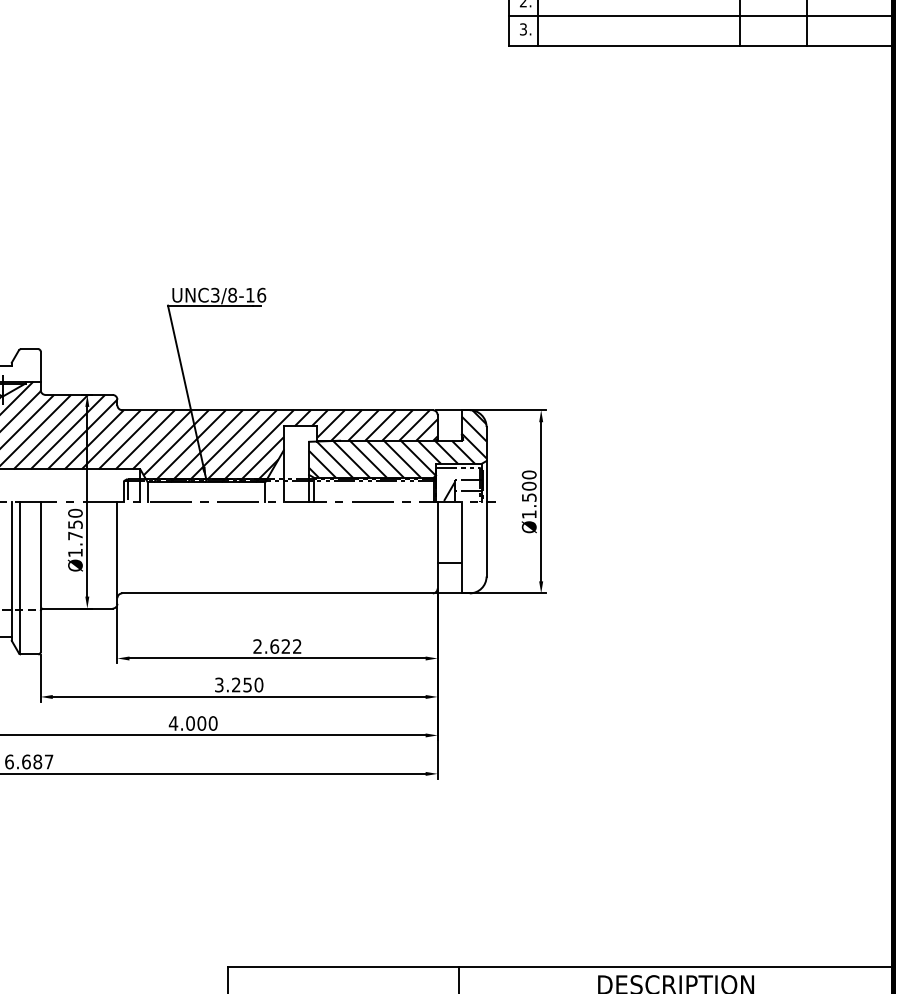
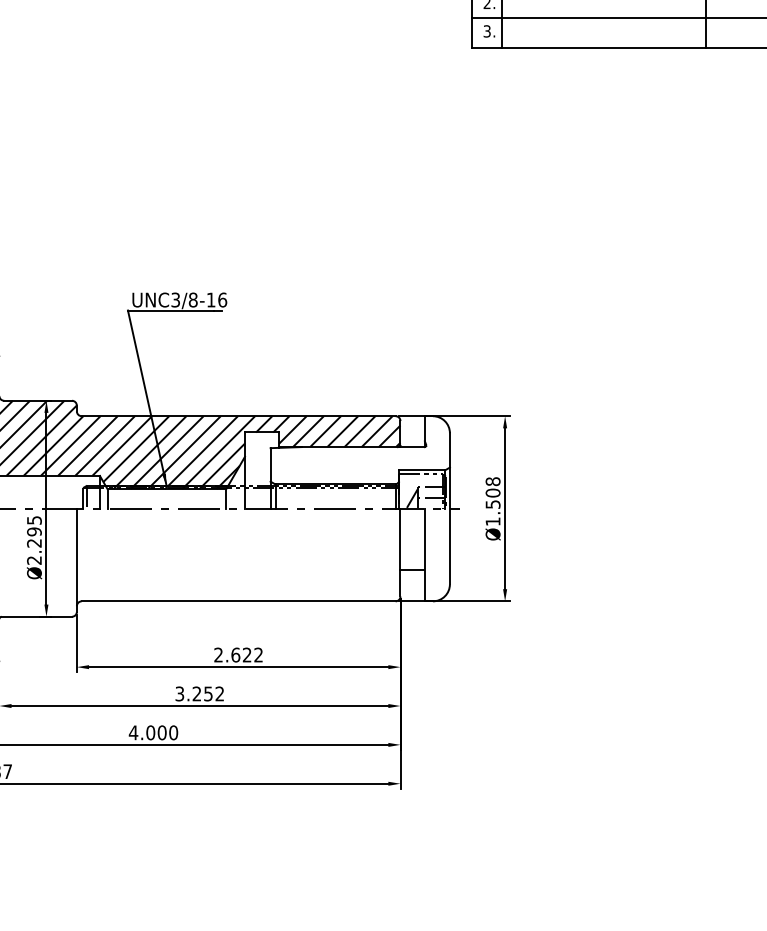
hatch: (397, 443) -> (359, 449), removed
text: (529, 474) -> (493, 481), Ø1.500 -> Ø1.508
text: (75, 532) -> (34, 539), Ø1.750 -> Ø2.295
text: (258, 684) -> (219, 693), 3.250 -> 3.252

